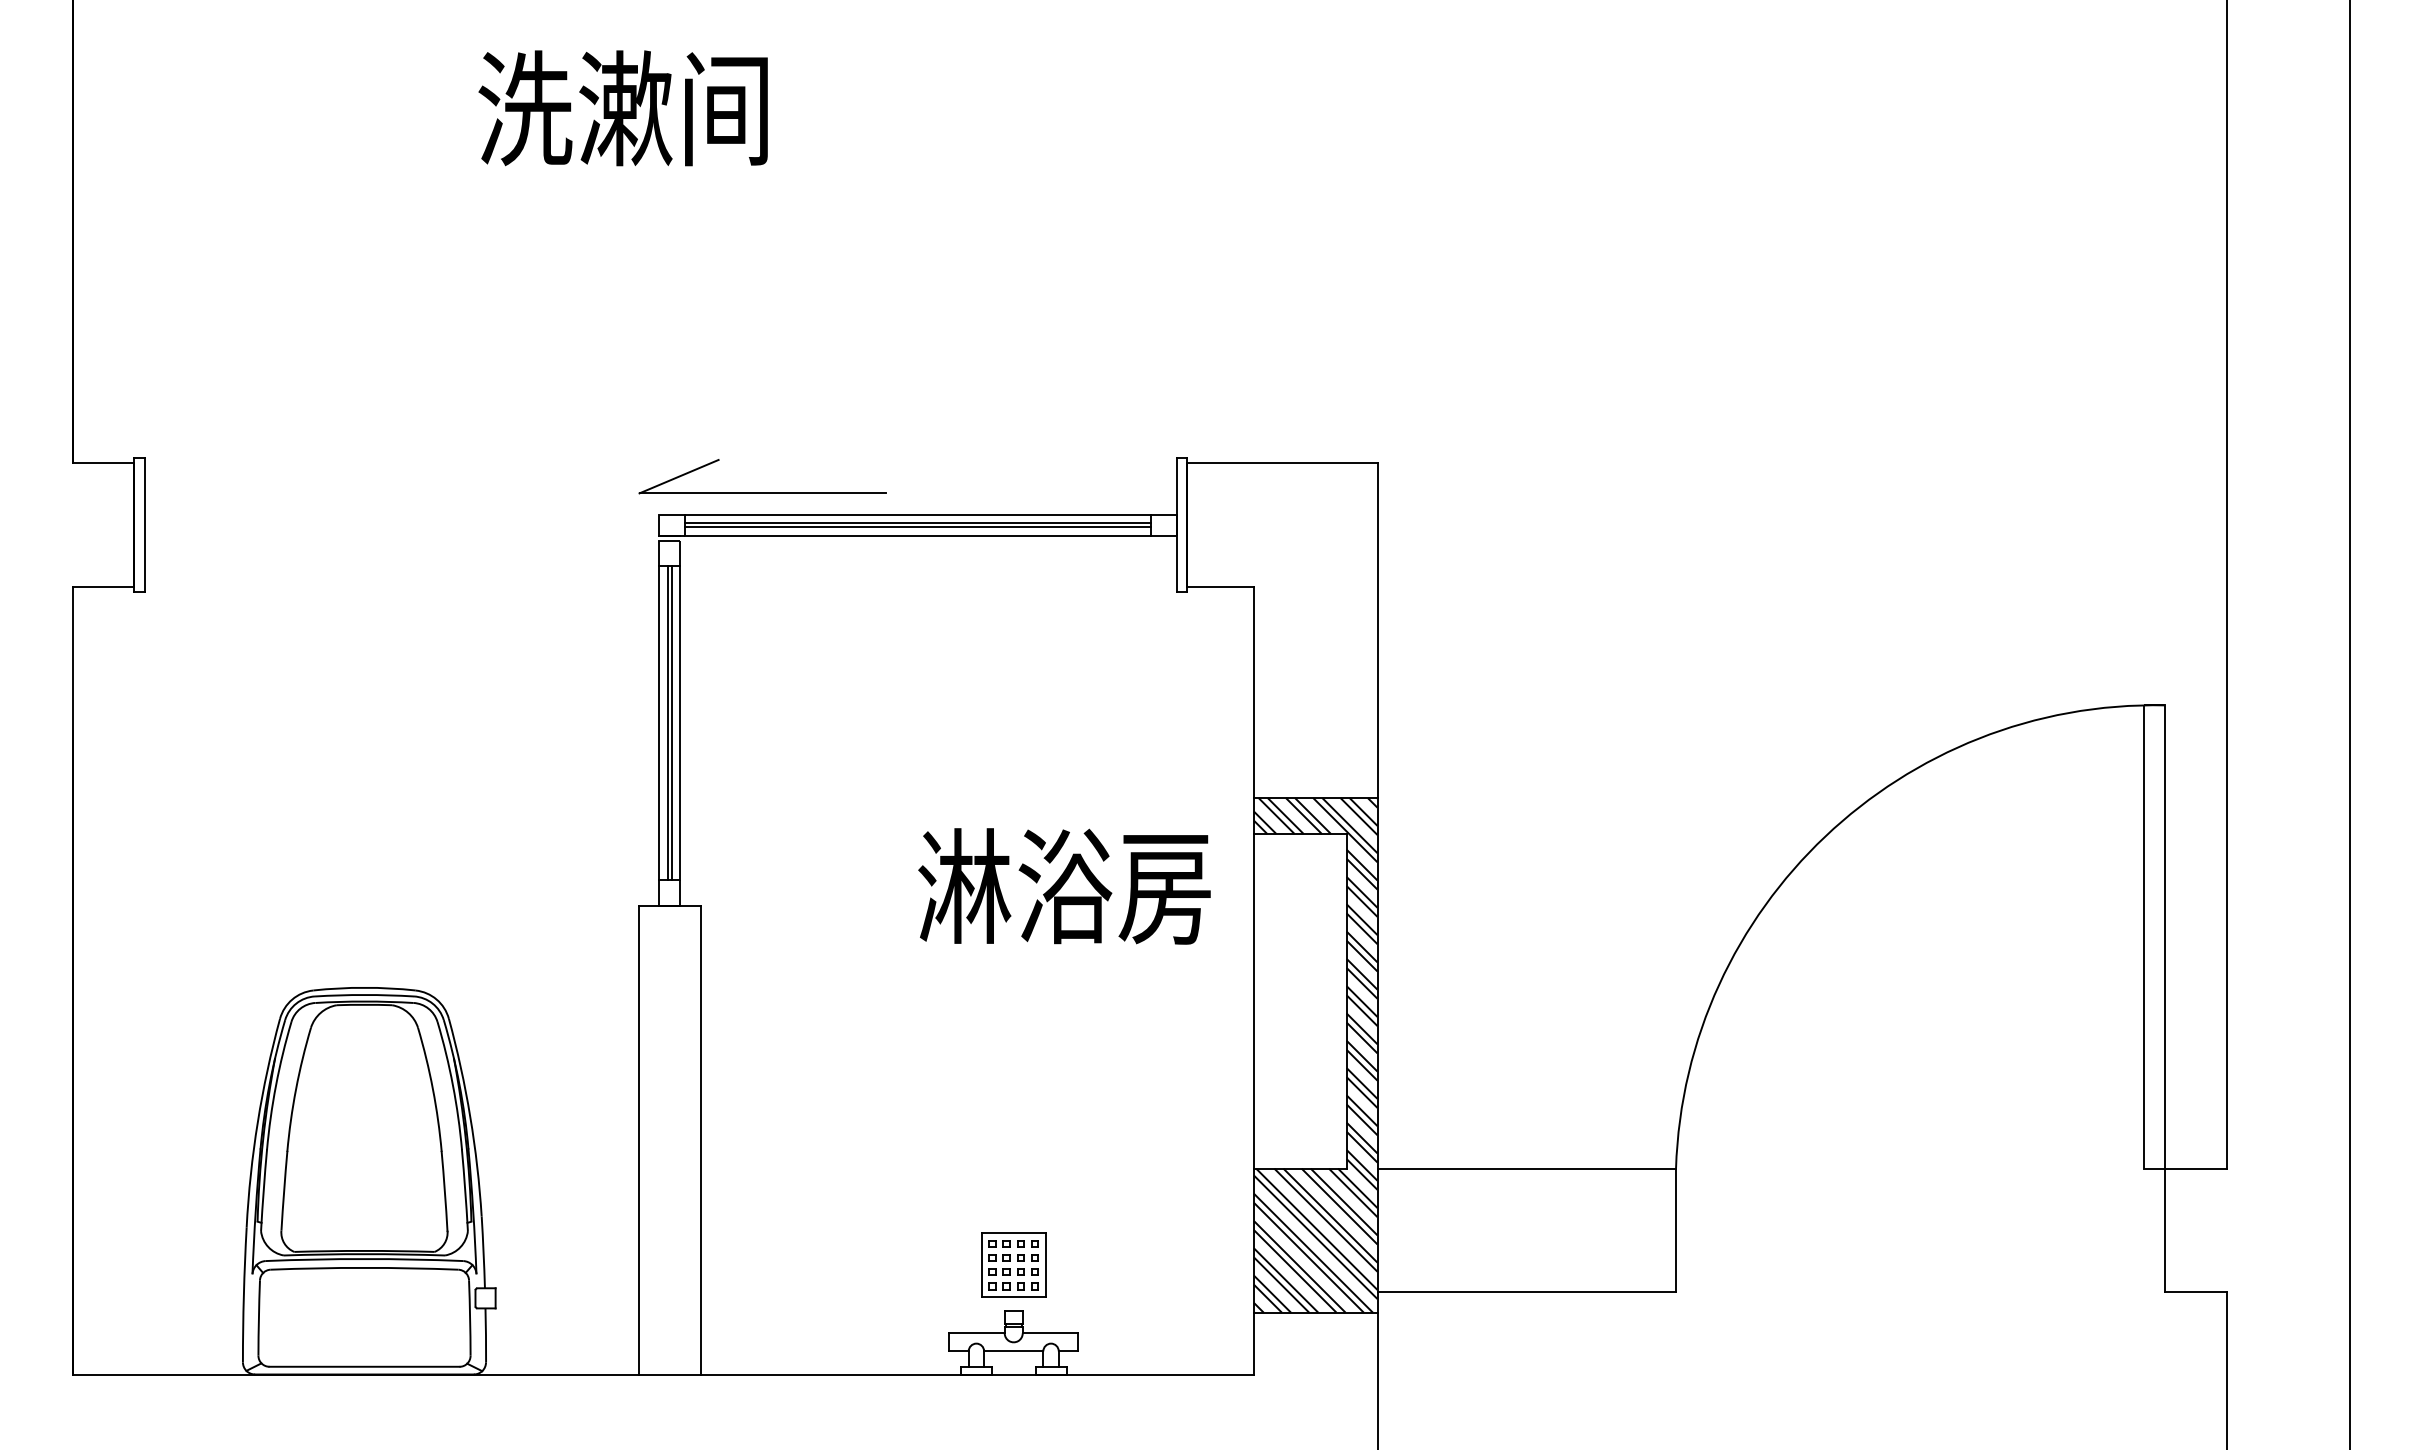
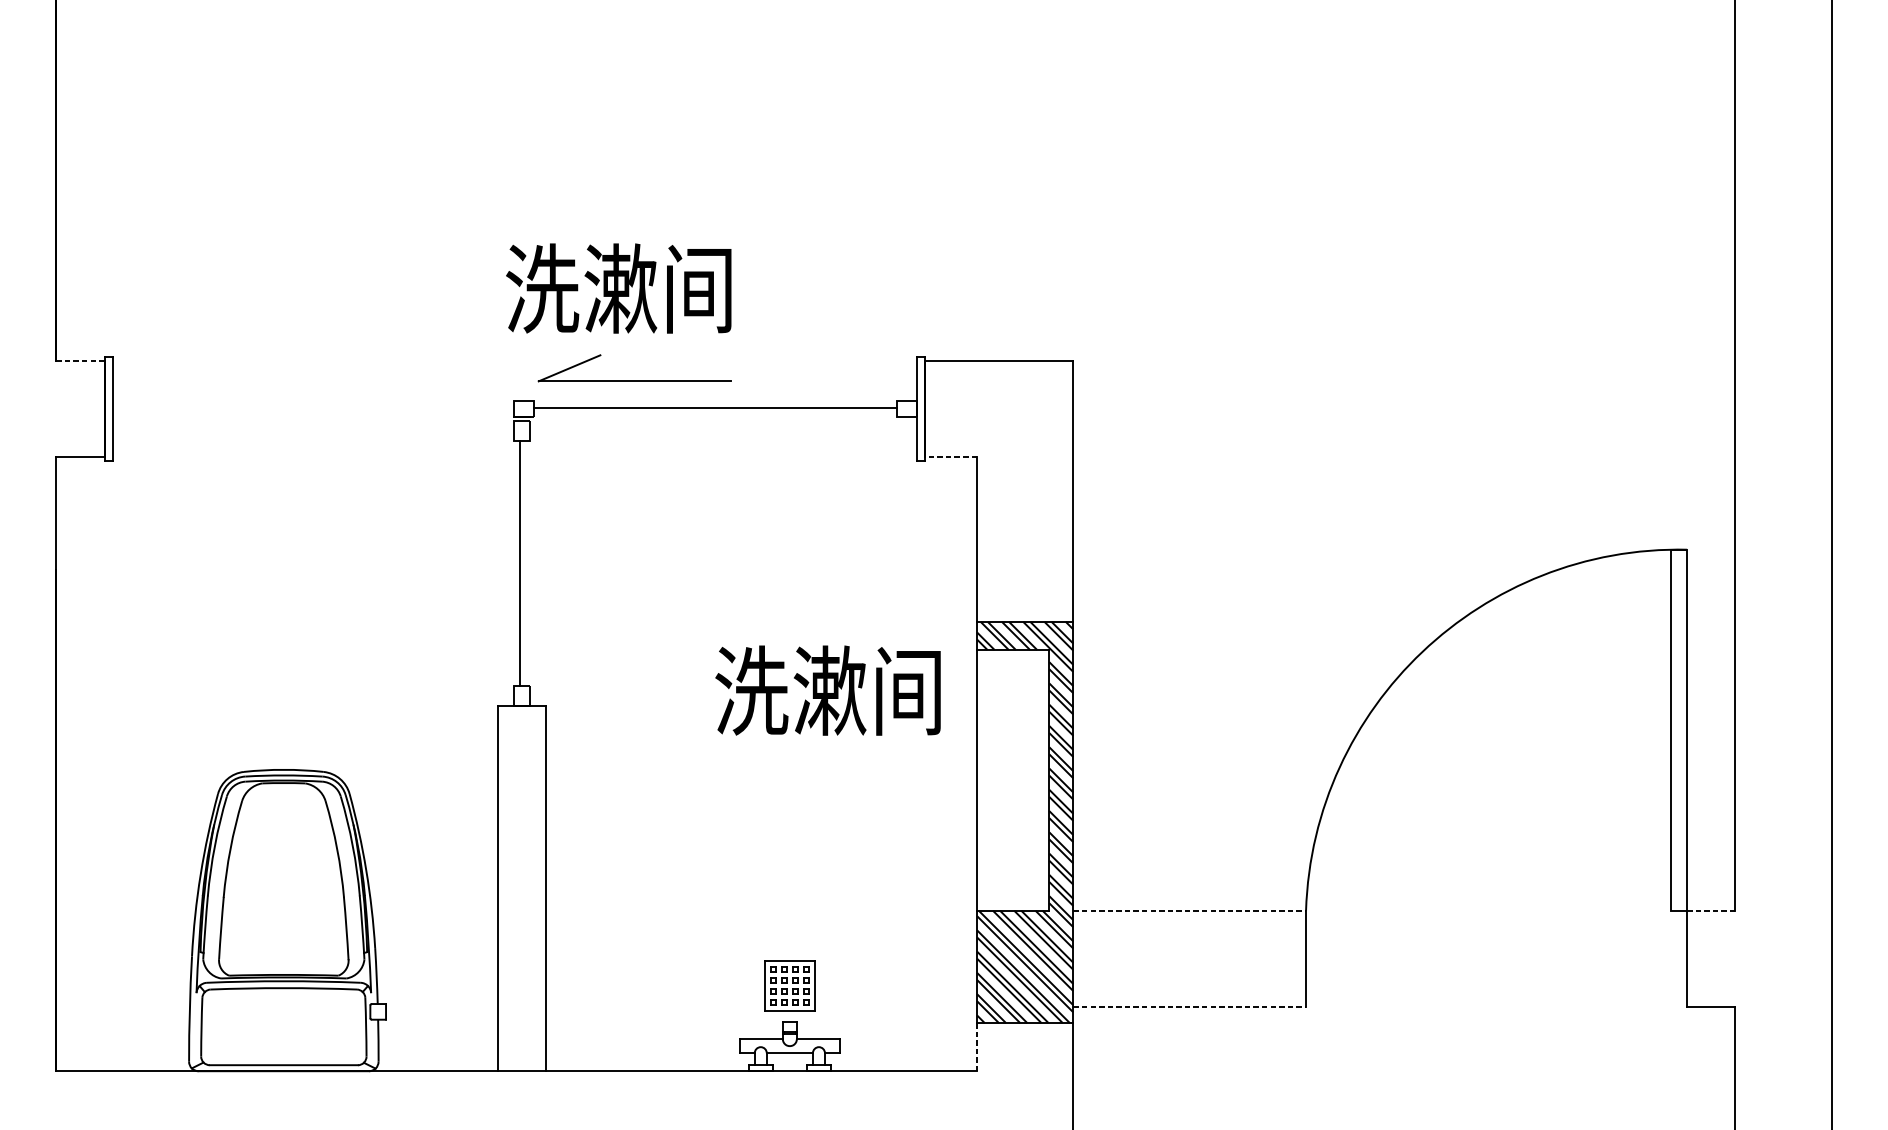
text: (622, 108) -> (618, 288), moved
line: (103, 463) -> (80, 361), solid -> dashed
part: (762, 492) -> (634, 380), moved
line: (918, 514) -> (715, 400), removed
line: (918, 527) -> (715, 411), removed
line: (918, 535) -> (715, 417), removed
line: (1220, 587) -> (951, 457), solid -> dashed
line: (659, 723) -> (513, 563), removed
line: (671, 723) -> (523, 563), removed
line: (680, 723) -> (530, 563), removed
text: (1064, 886) -> (829, 690), 淋浴房 -> 洗漱间
line: (1527, 1168) -> (1190, 910), solid -> dashed
line: (2195, 1168) -> (1710, 910), solid -> dashed
line: (1527, 1292) -> (1190, 1007), solid -> dashed
line: (1253, 1343) -> (976, 1047), solid -> dashed

